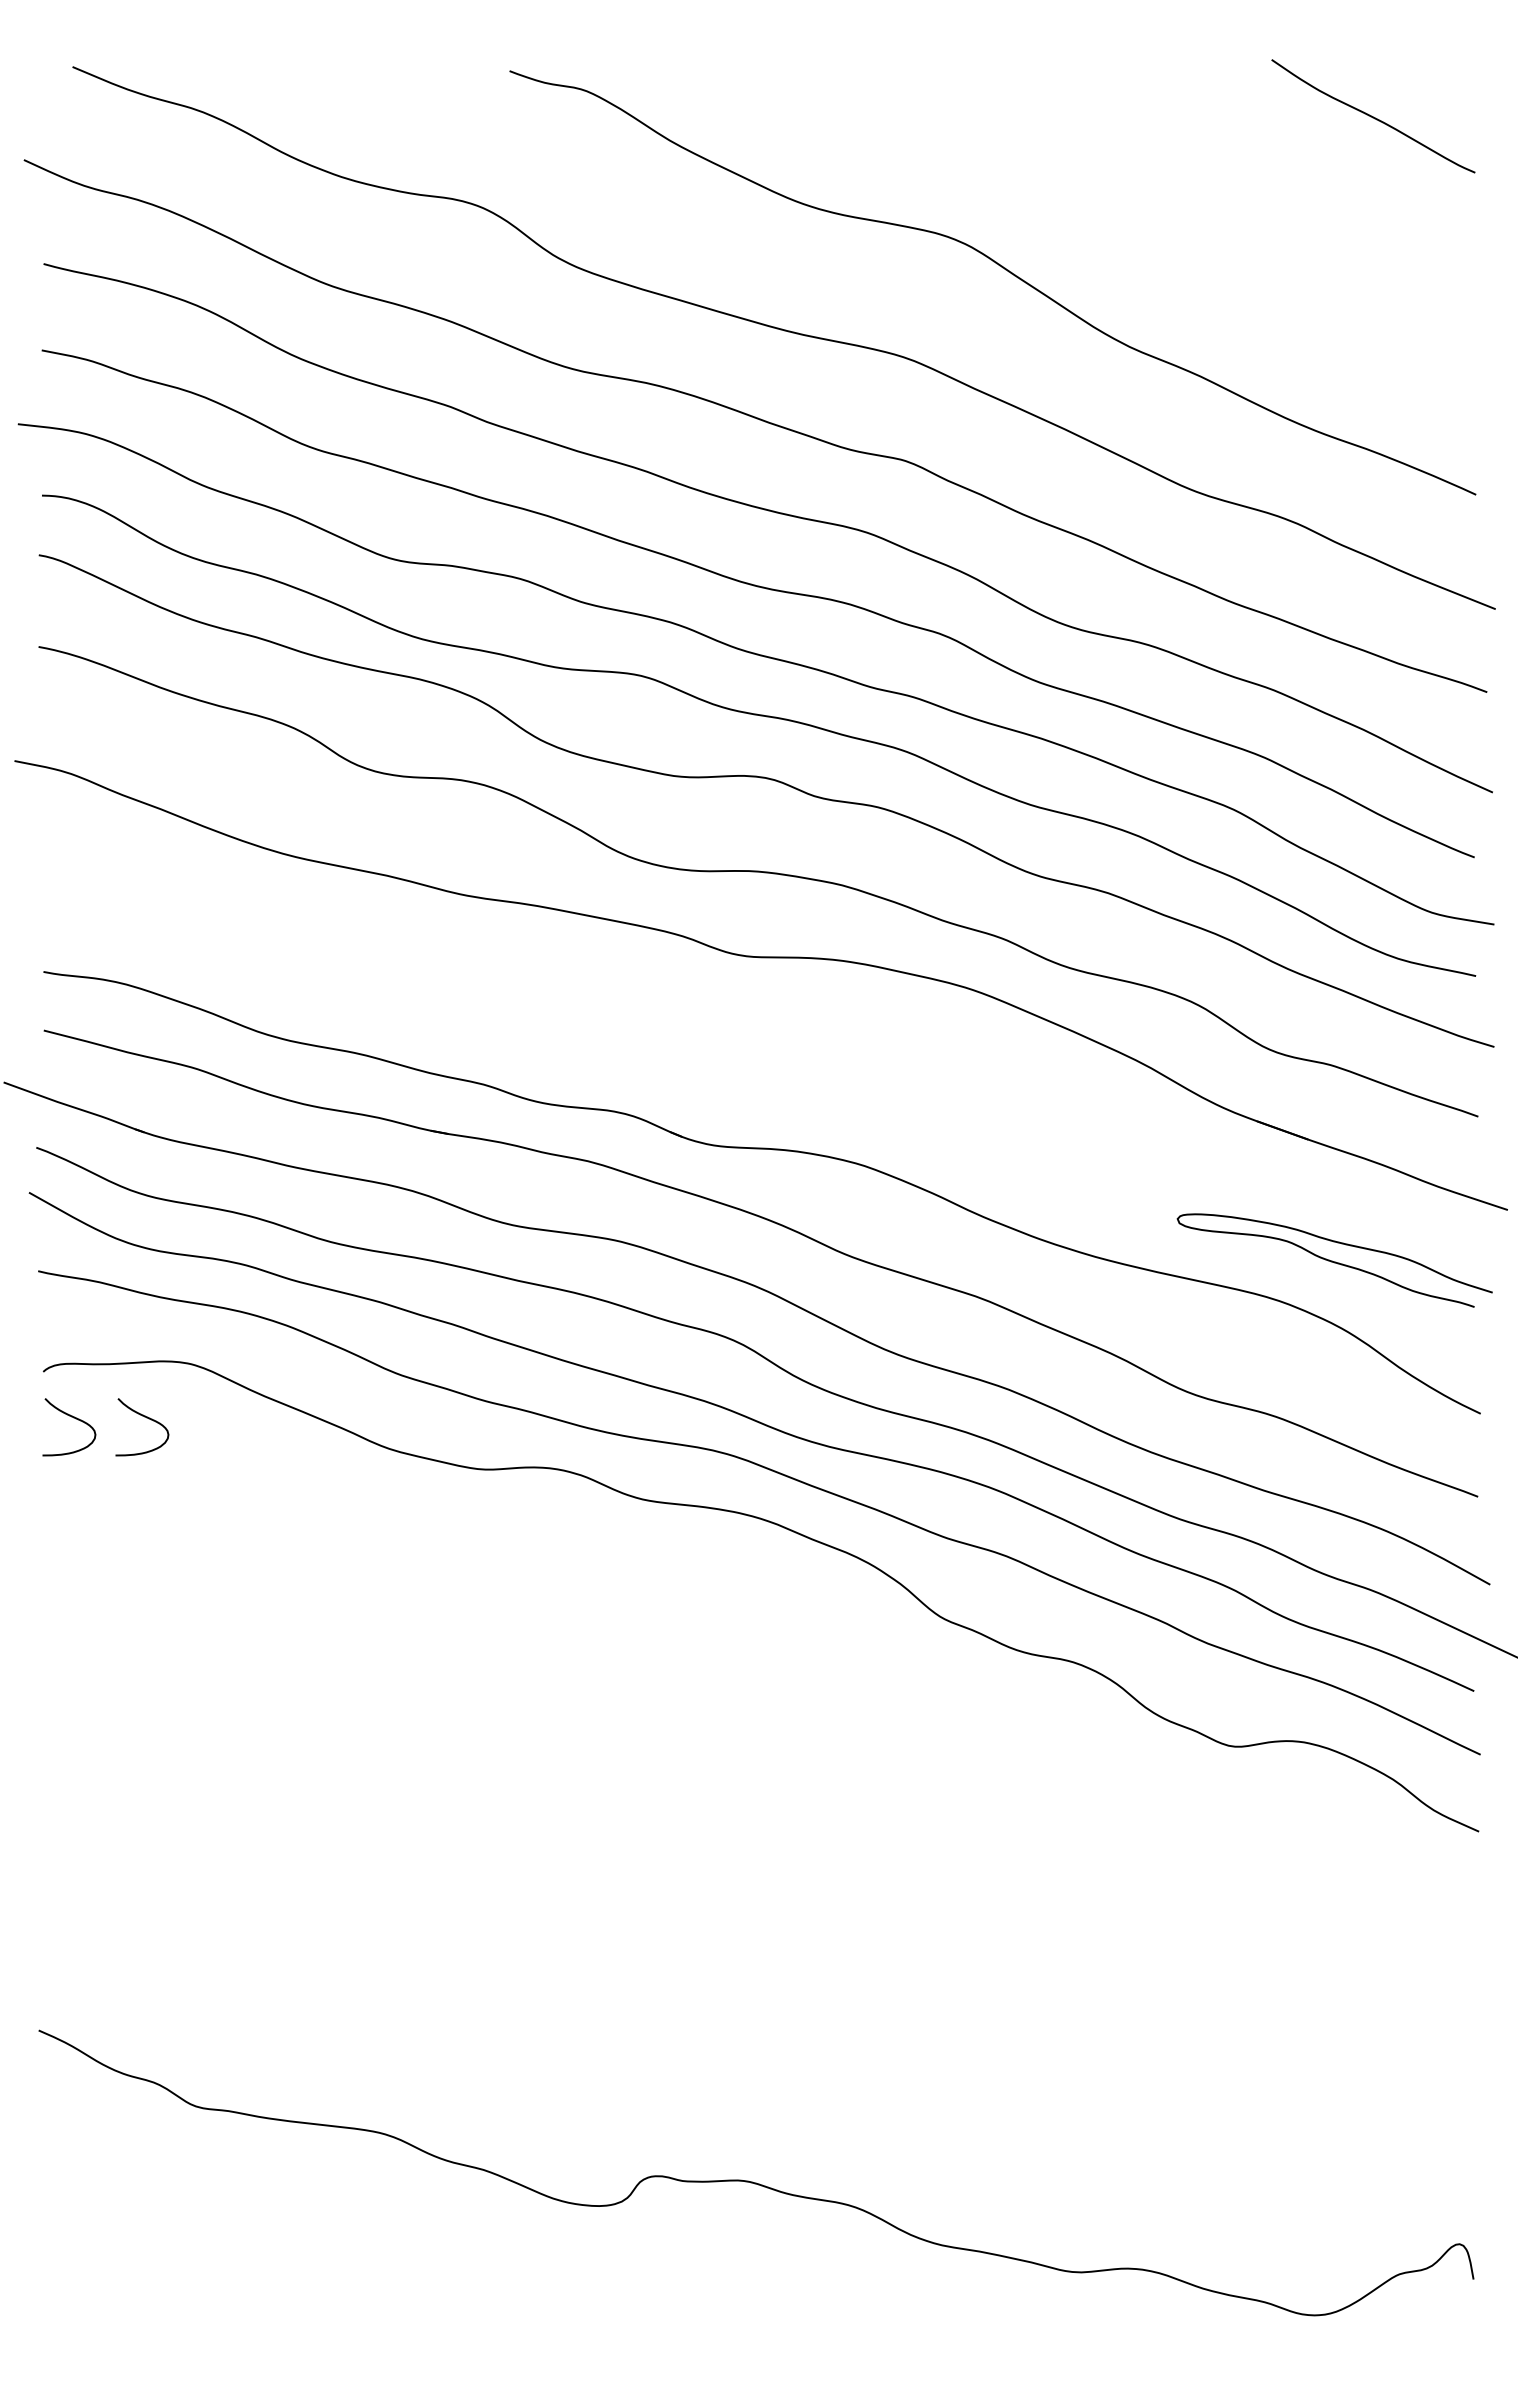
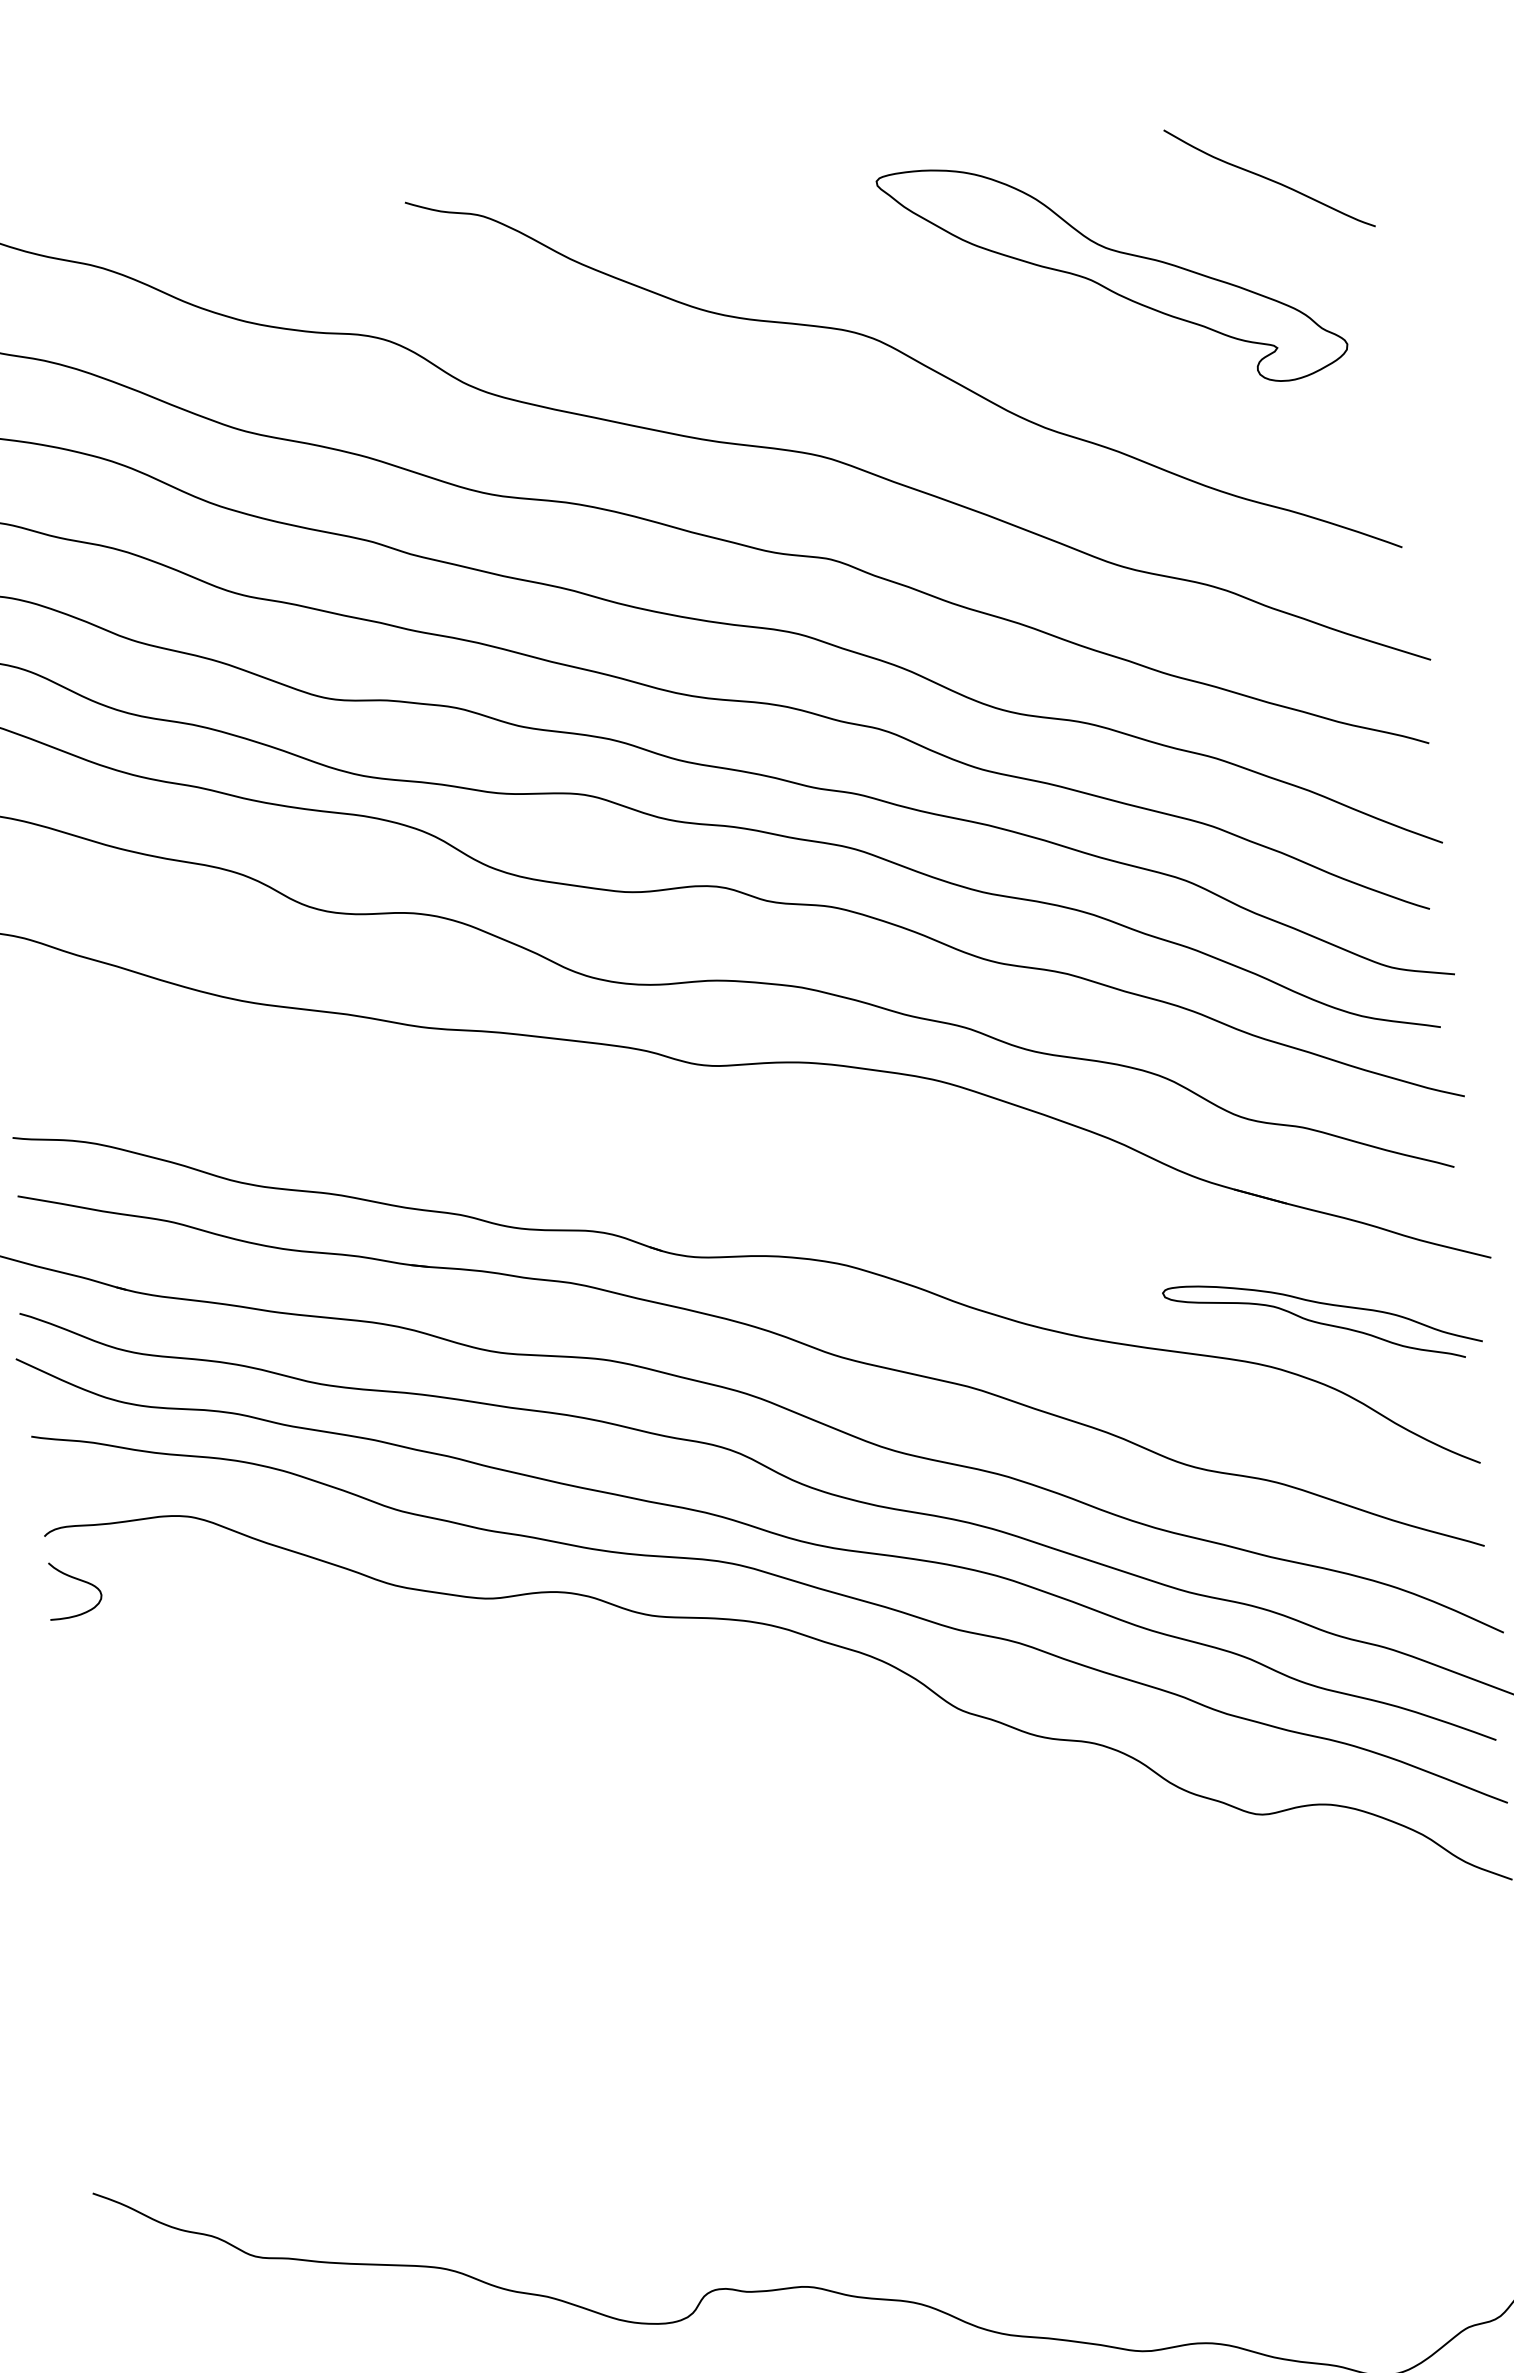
part: (1209, 200) -> (1112, 275), added
curve: (146, 1418) -> (151, 1574), removed

